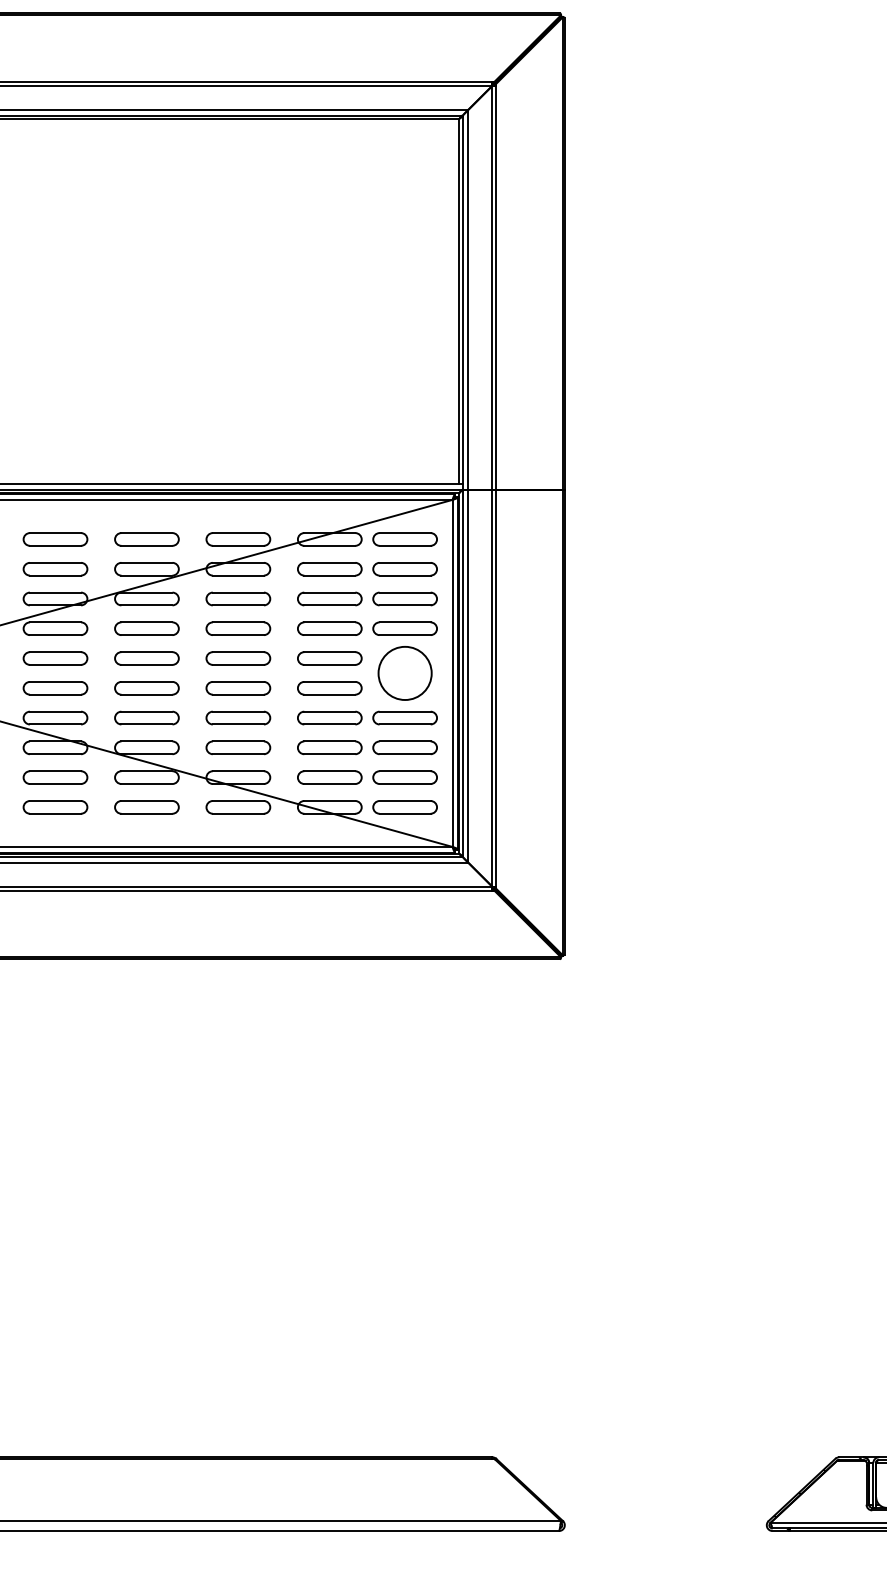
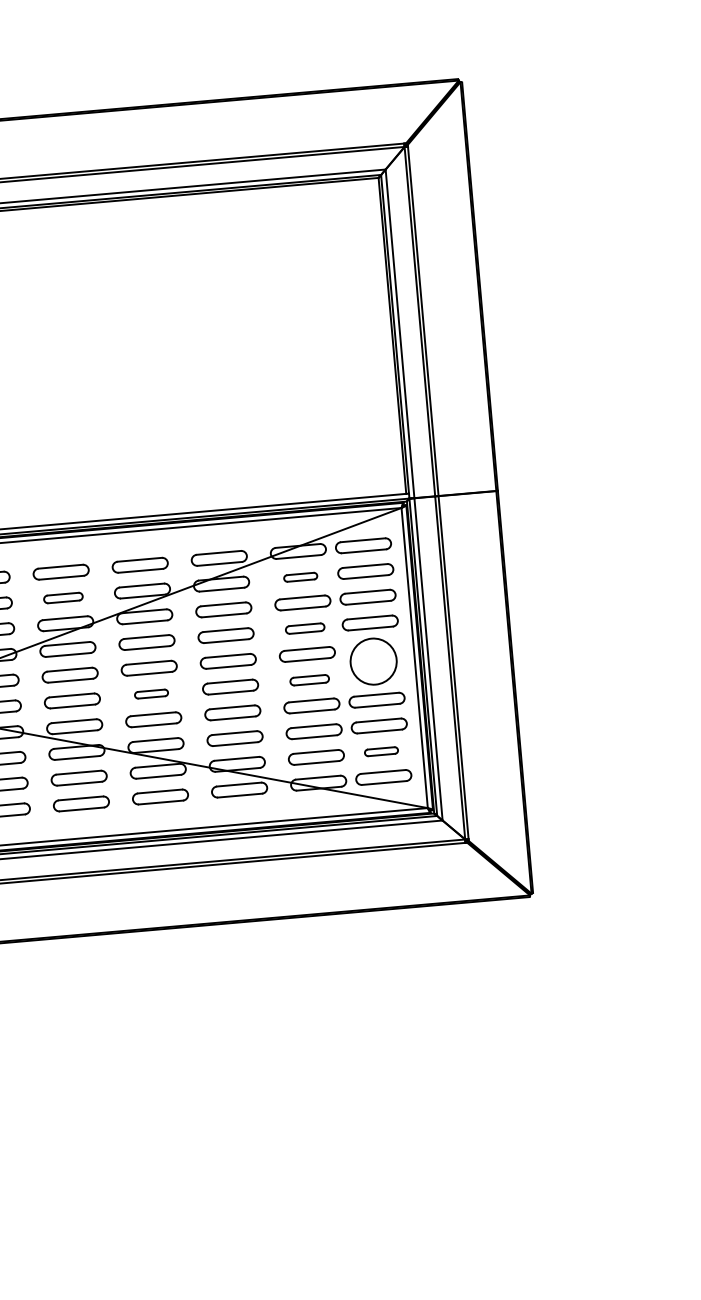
part: (55, 569) -> (63, 598), size x0.7
part: (329, 569) -> (300, 577), size x0.6
part: (329, 628) -> (304, 628), size x0.7
part: (146, 688) -> (151, 694), size x0.6
part: (329, 688) -> (309, 680), size x0.7
part: (404, 777) -> (380, 751), size x0.6

